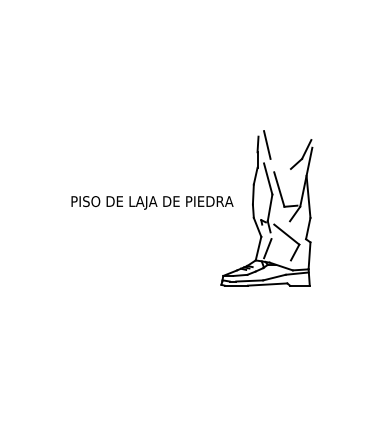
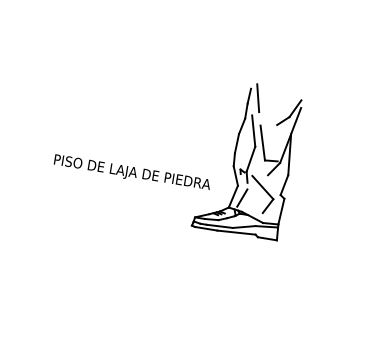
text: (152, 202) -> (132, 173), moved

